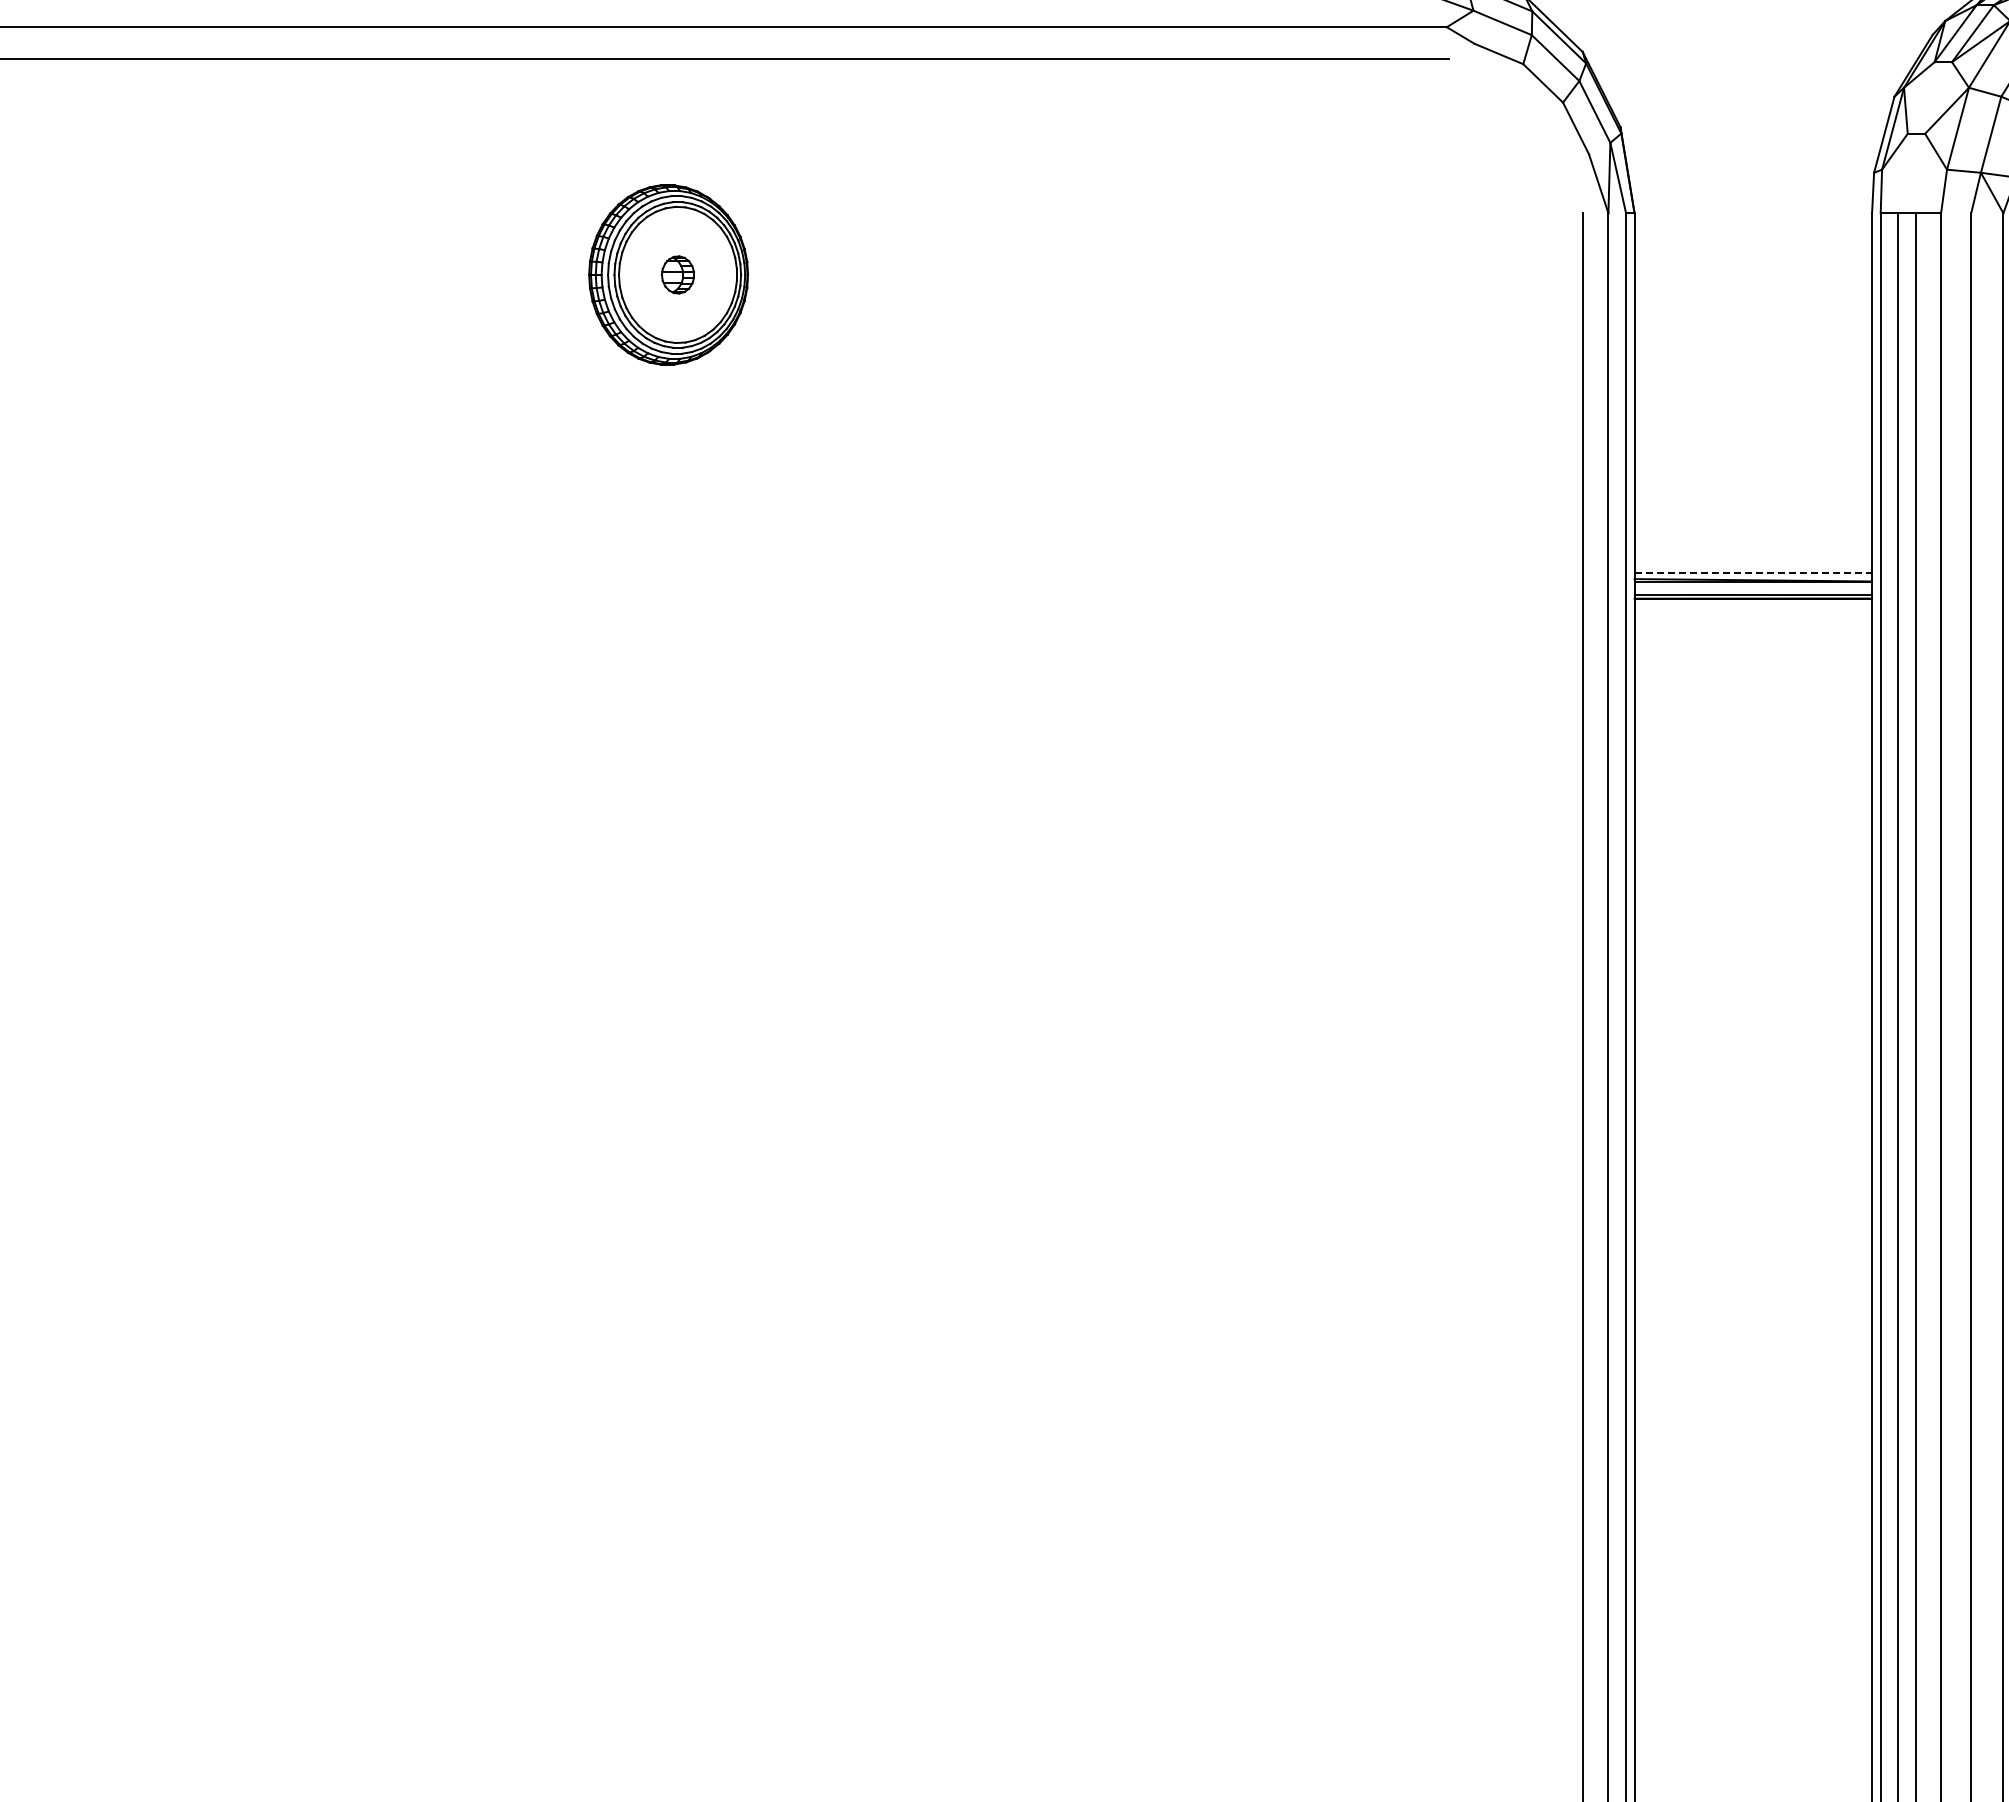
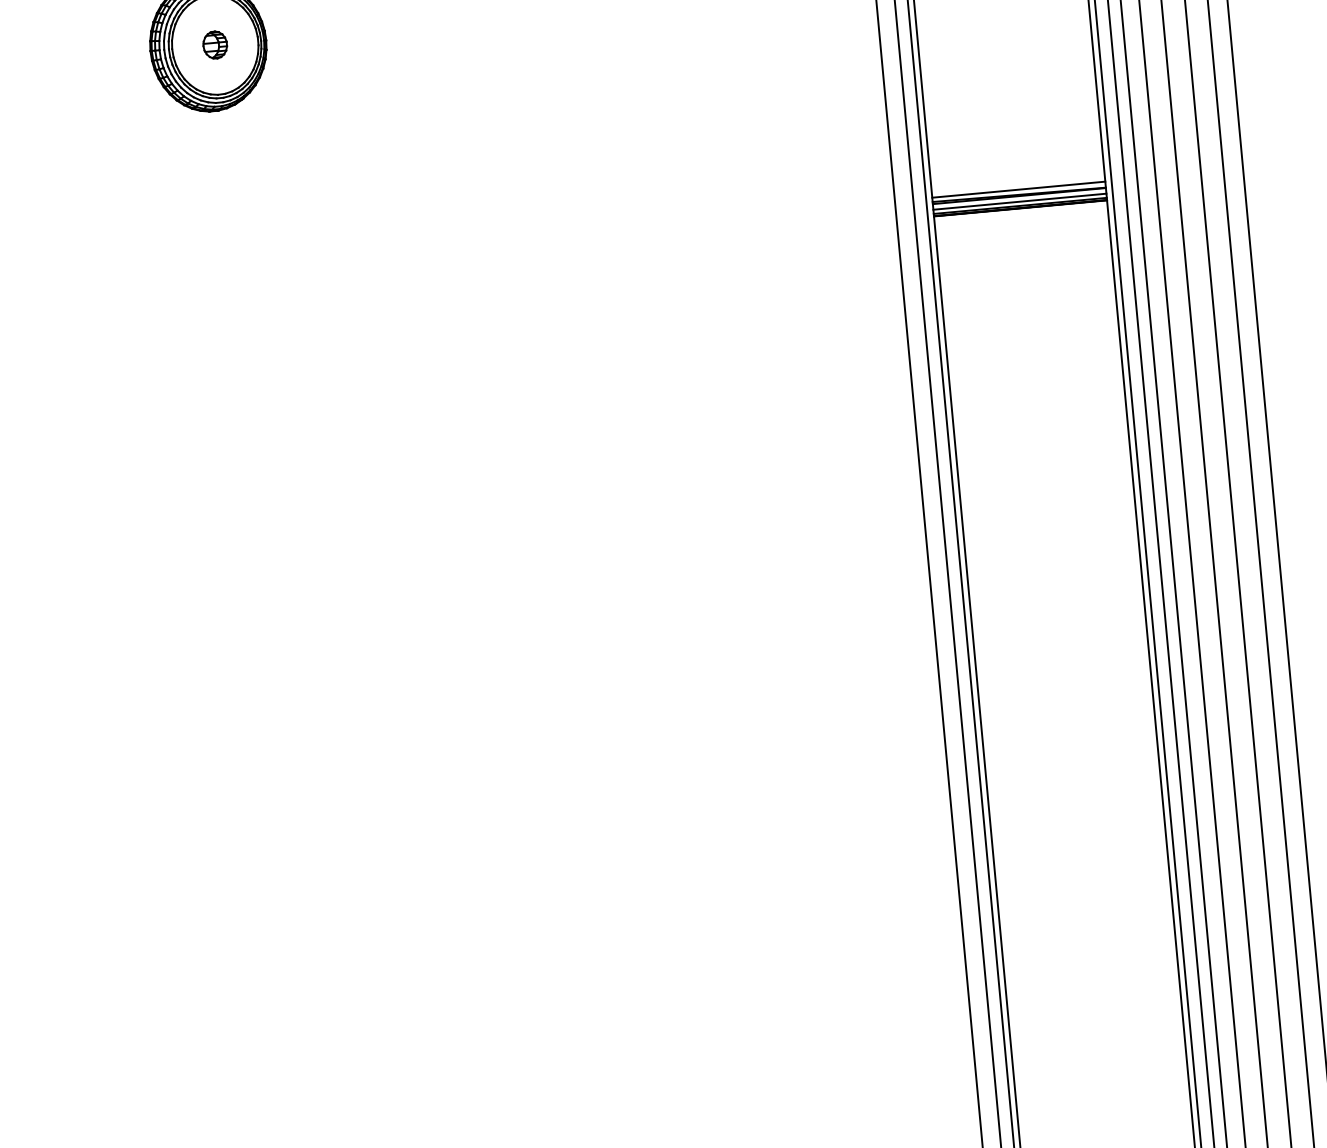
line: (1753, 573) -> (1018, 189), dashed -> solid
line: (1753, 589) -> (1020, 201), added

